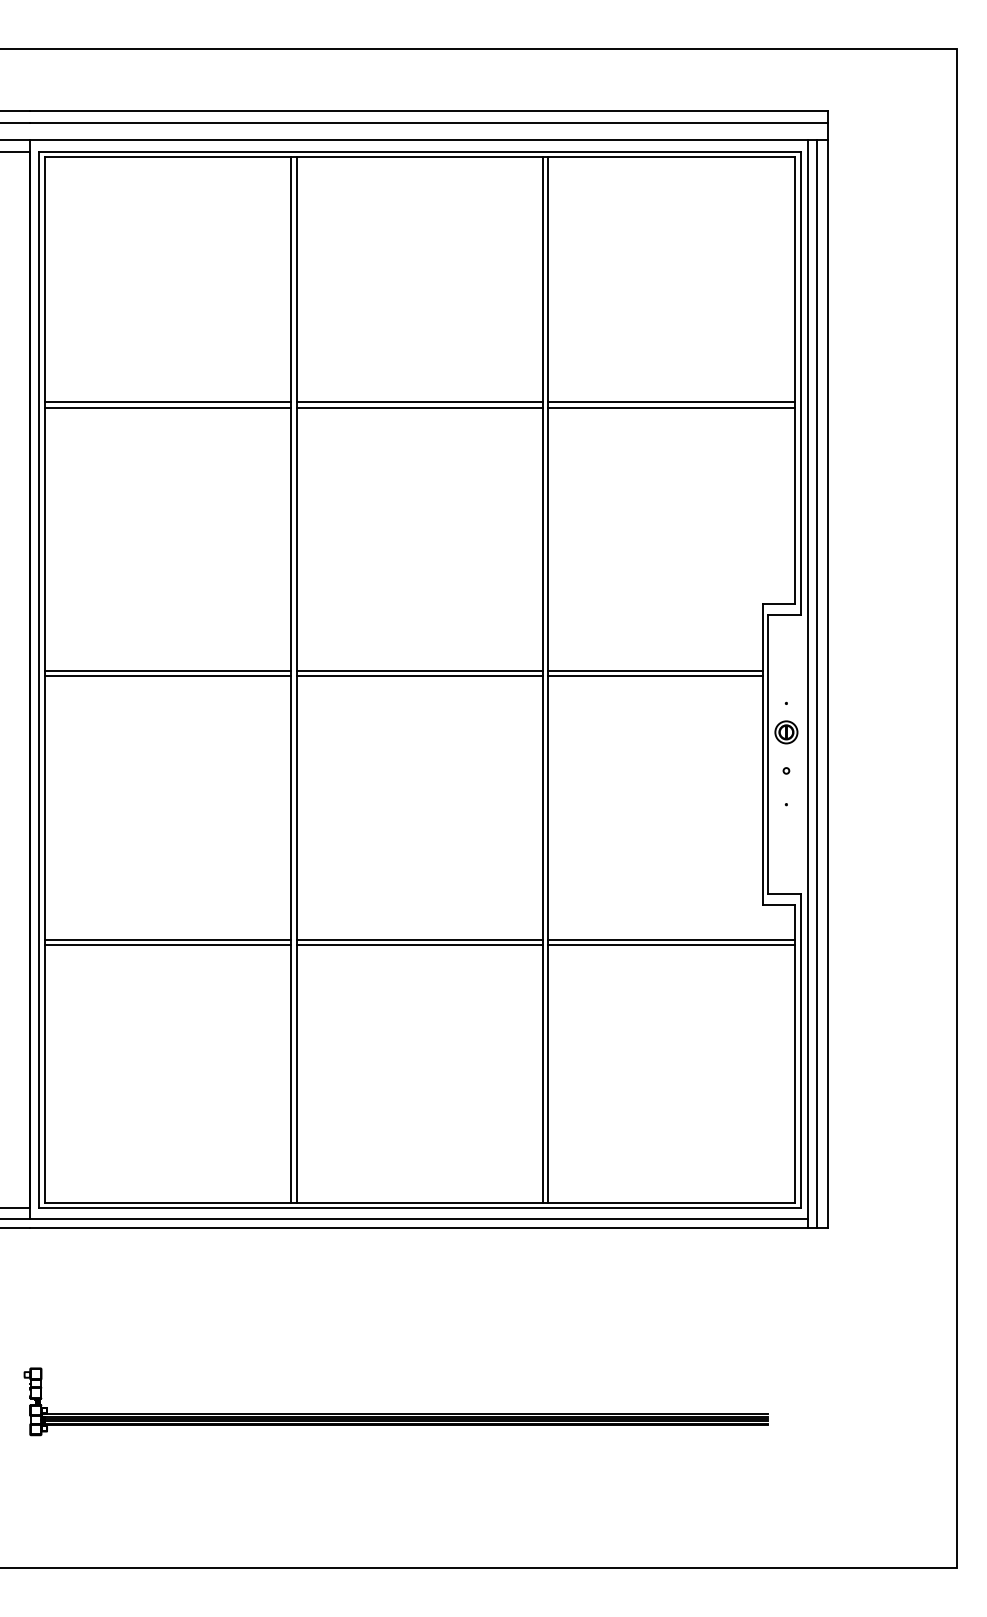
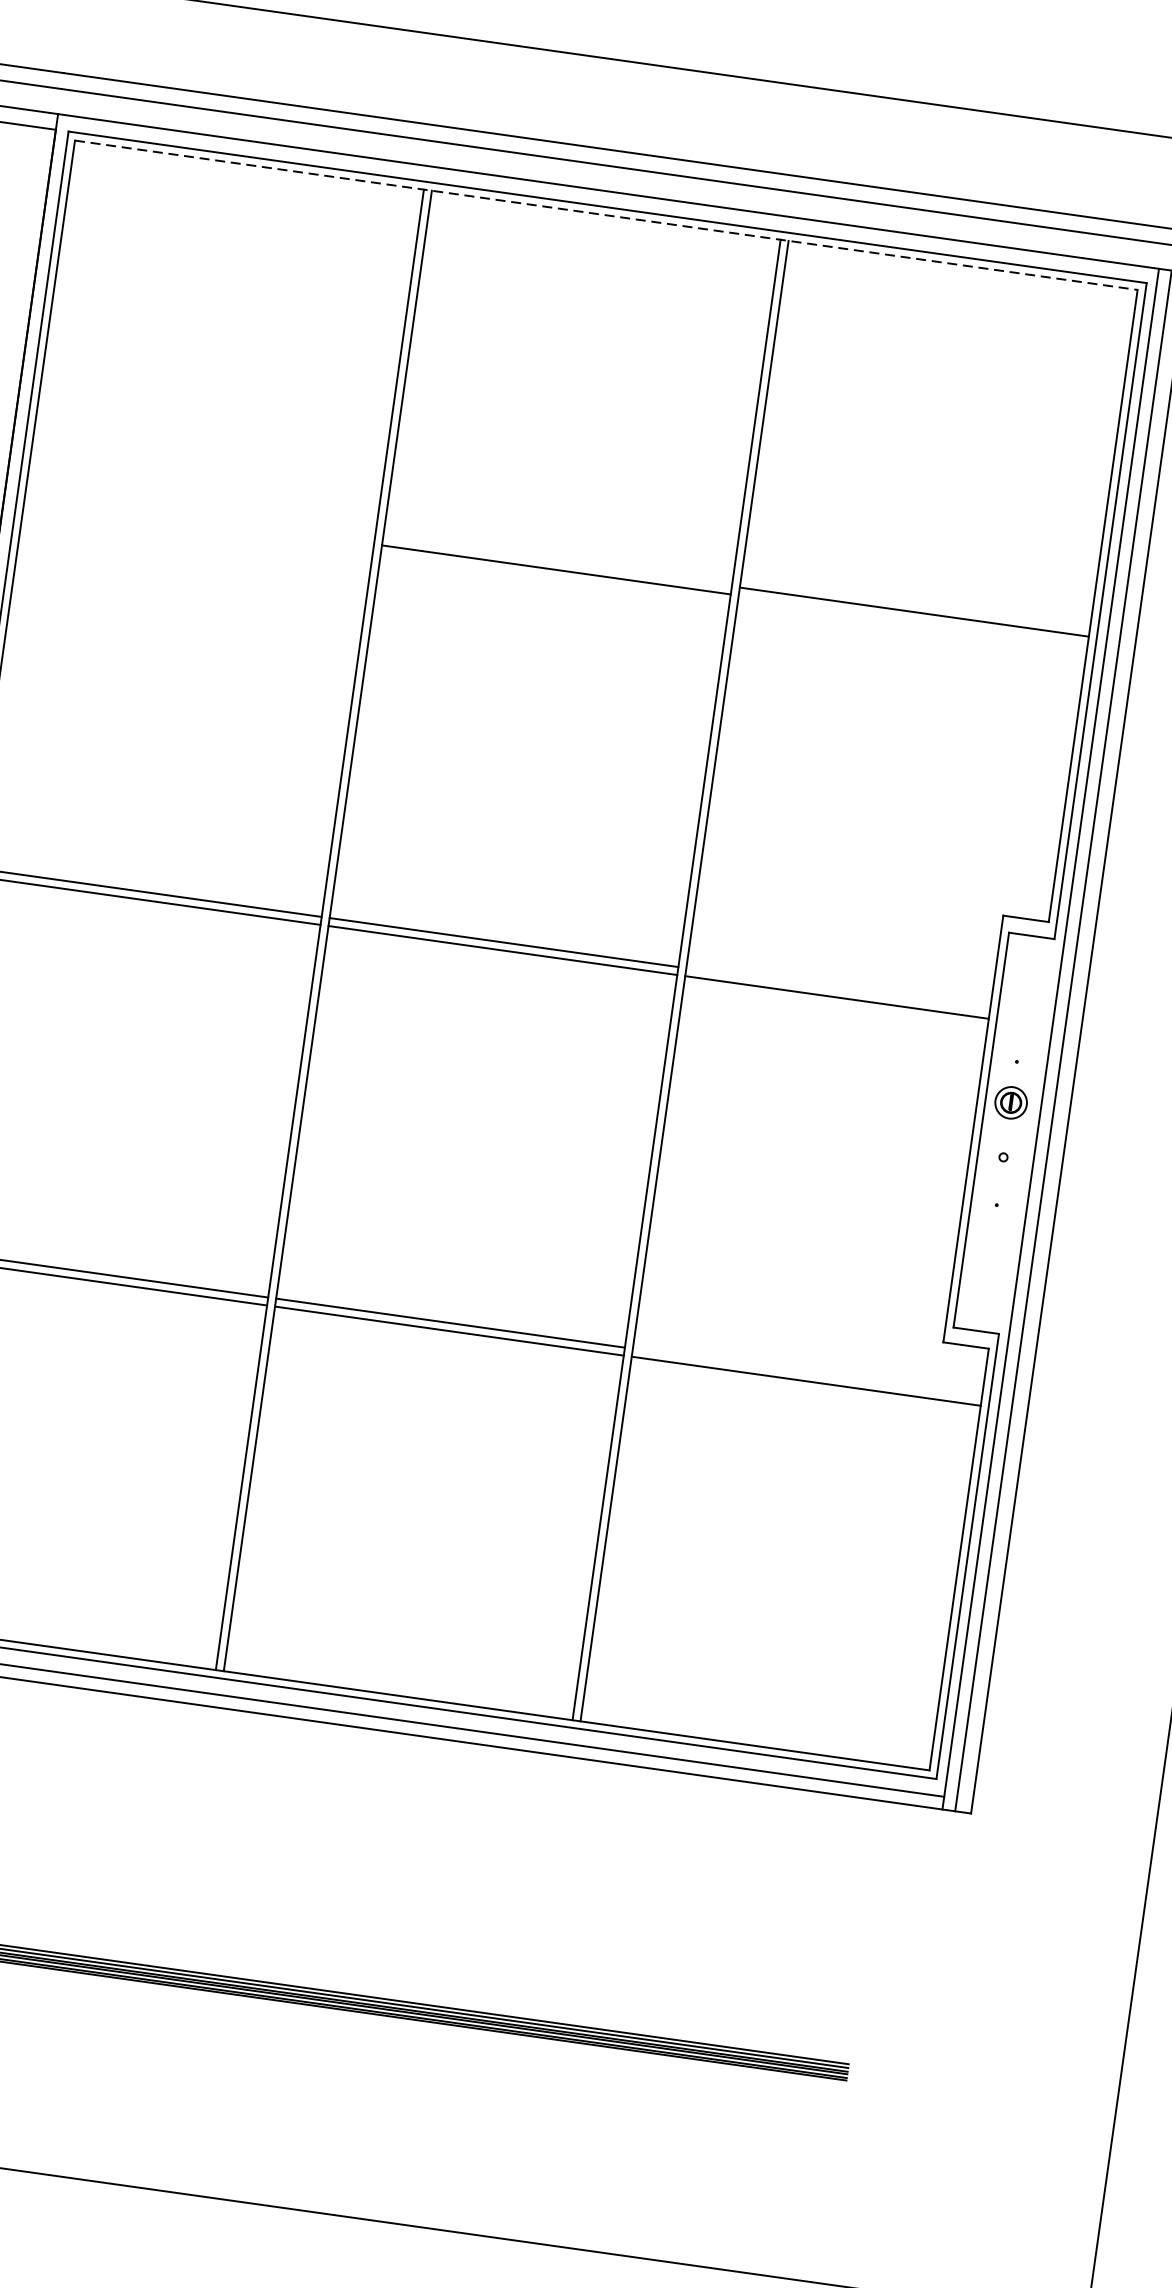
line: (420, 157) -> (607, 215), solid -> dashed
line: (167, 401) -> (200, 511), removed
line: (419, 401) -> (557, 561), removed
line: (167, 407) -> (199, 519), removed
line: (671, 407) -> (913, 619), removed
line: (655, 670) -> (838, 989), removed
line: (671, 939) -> (807, 1373), removed

